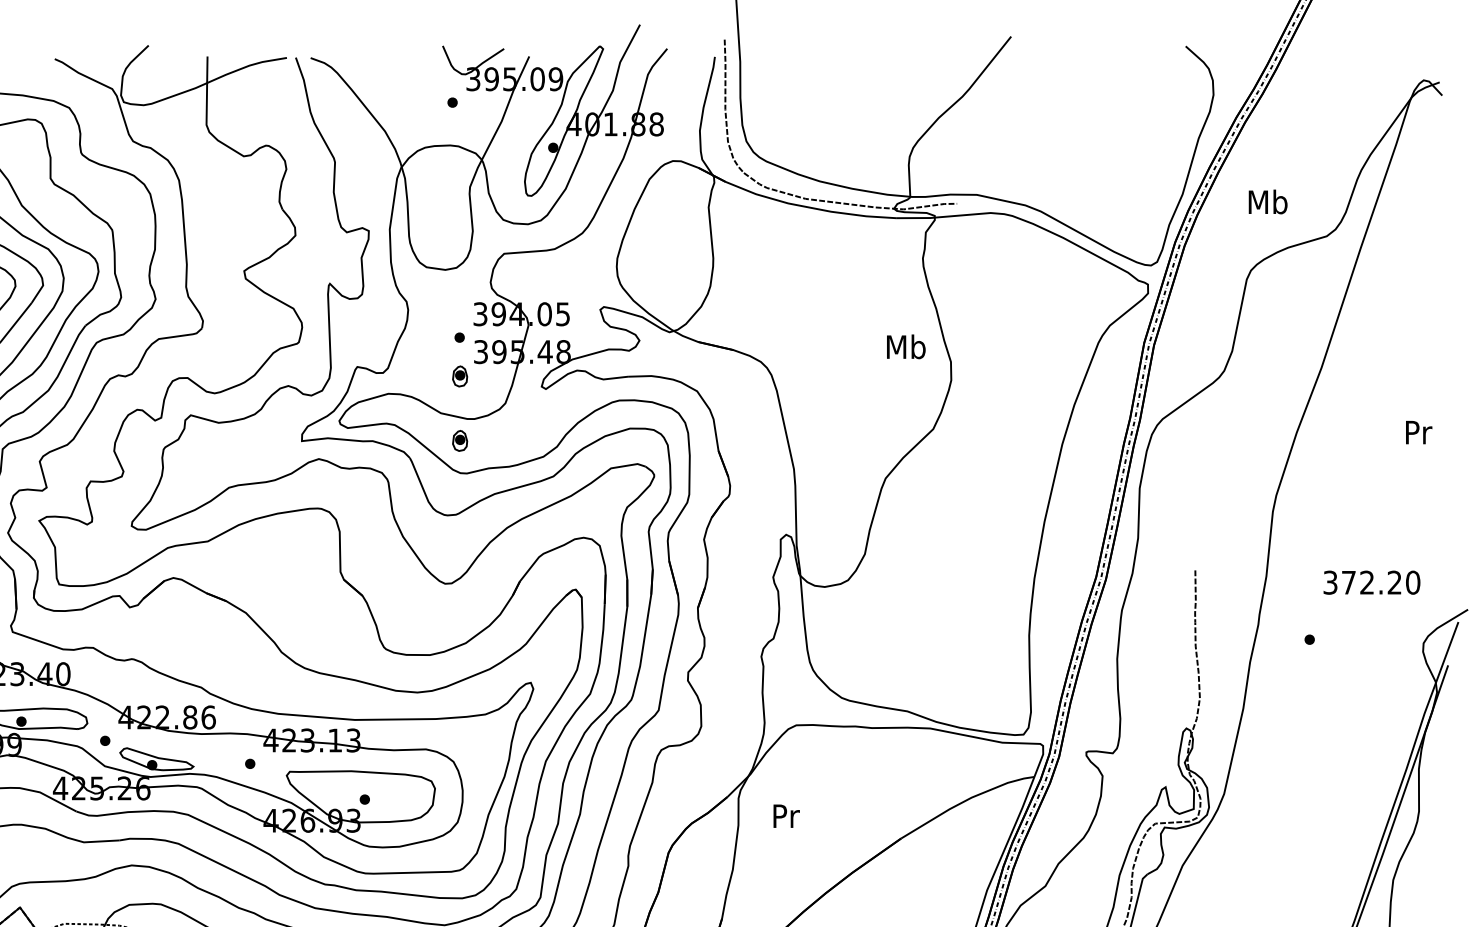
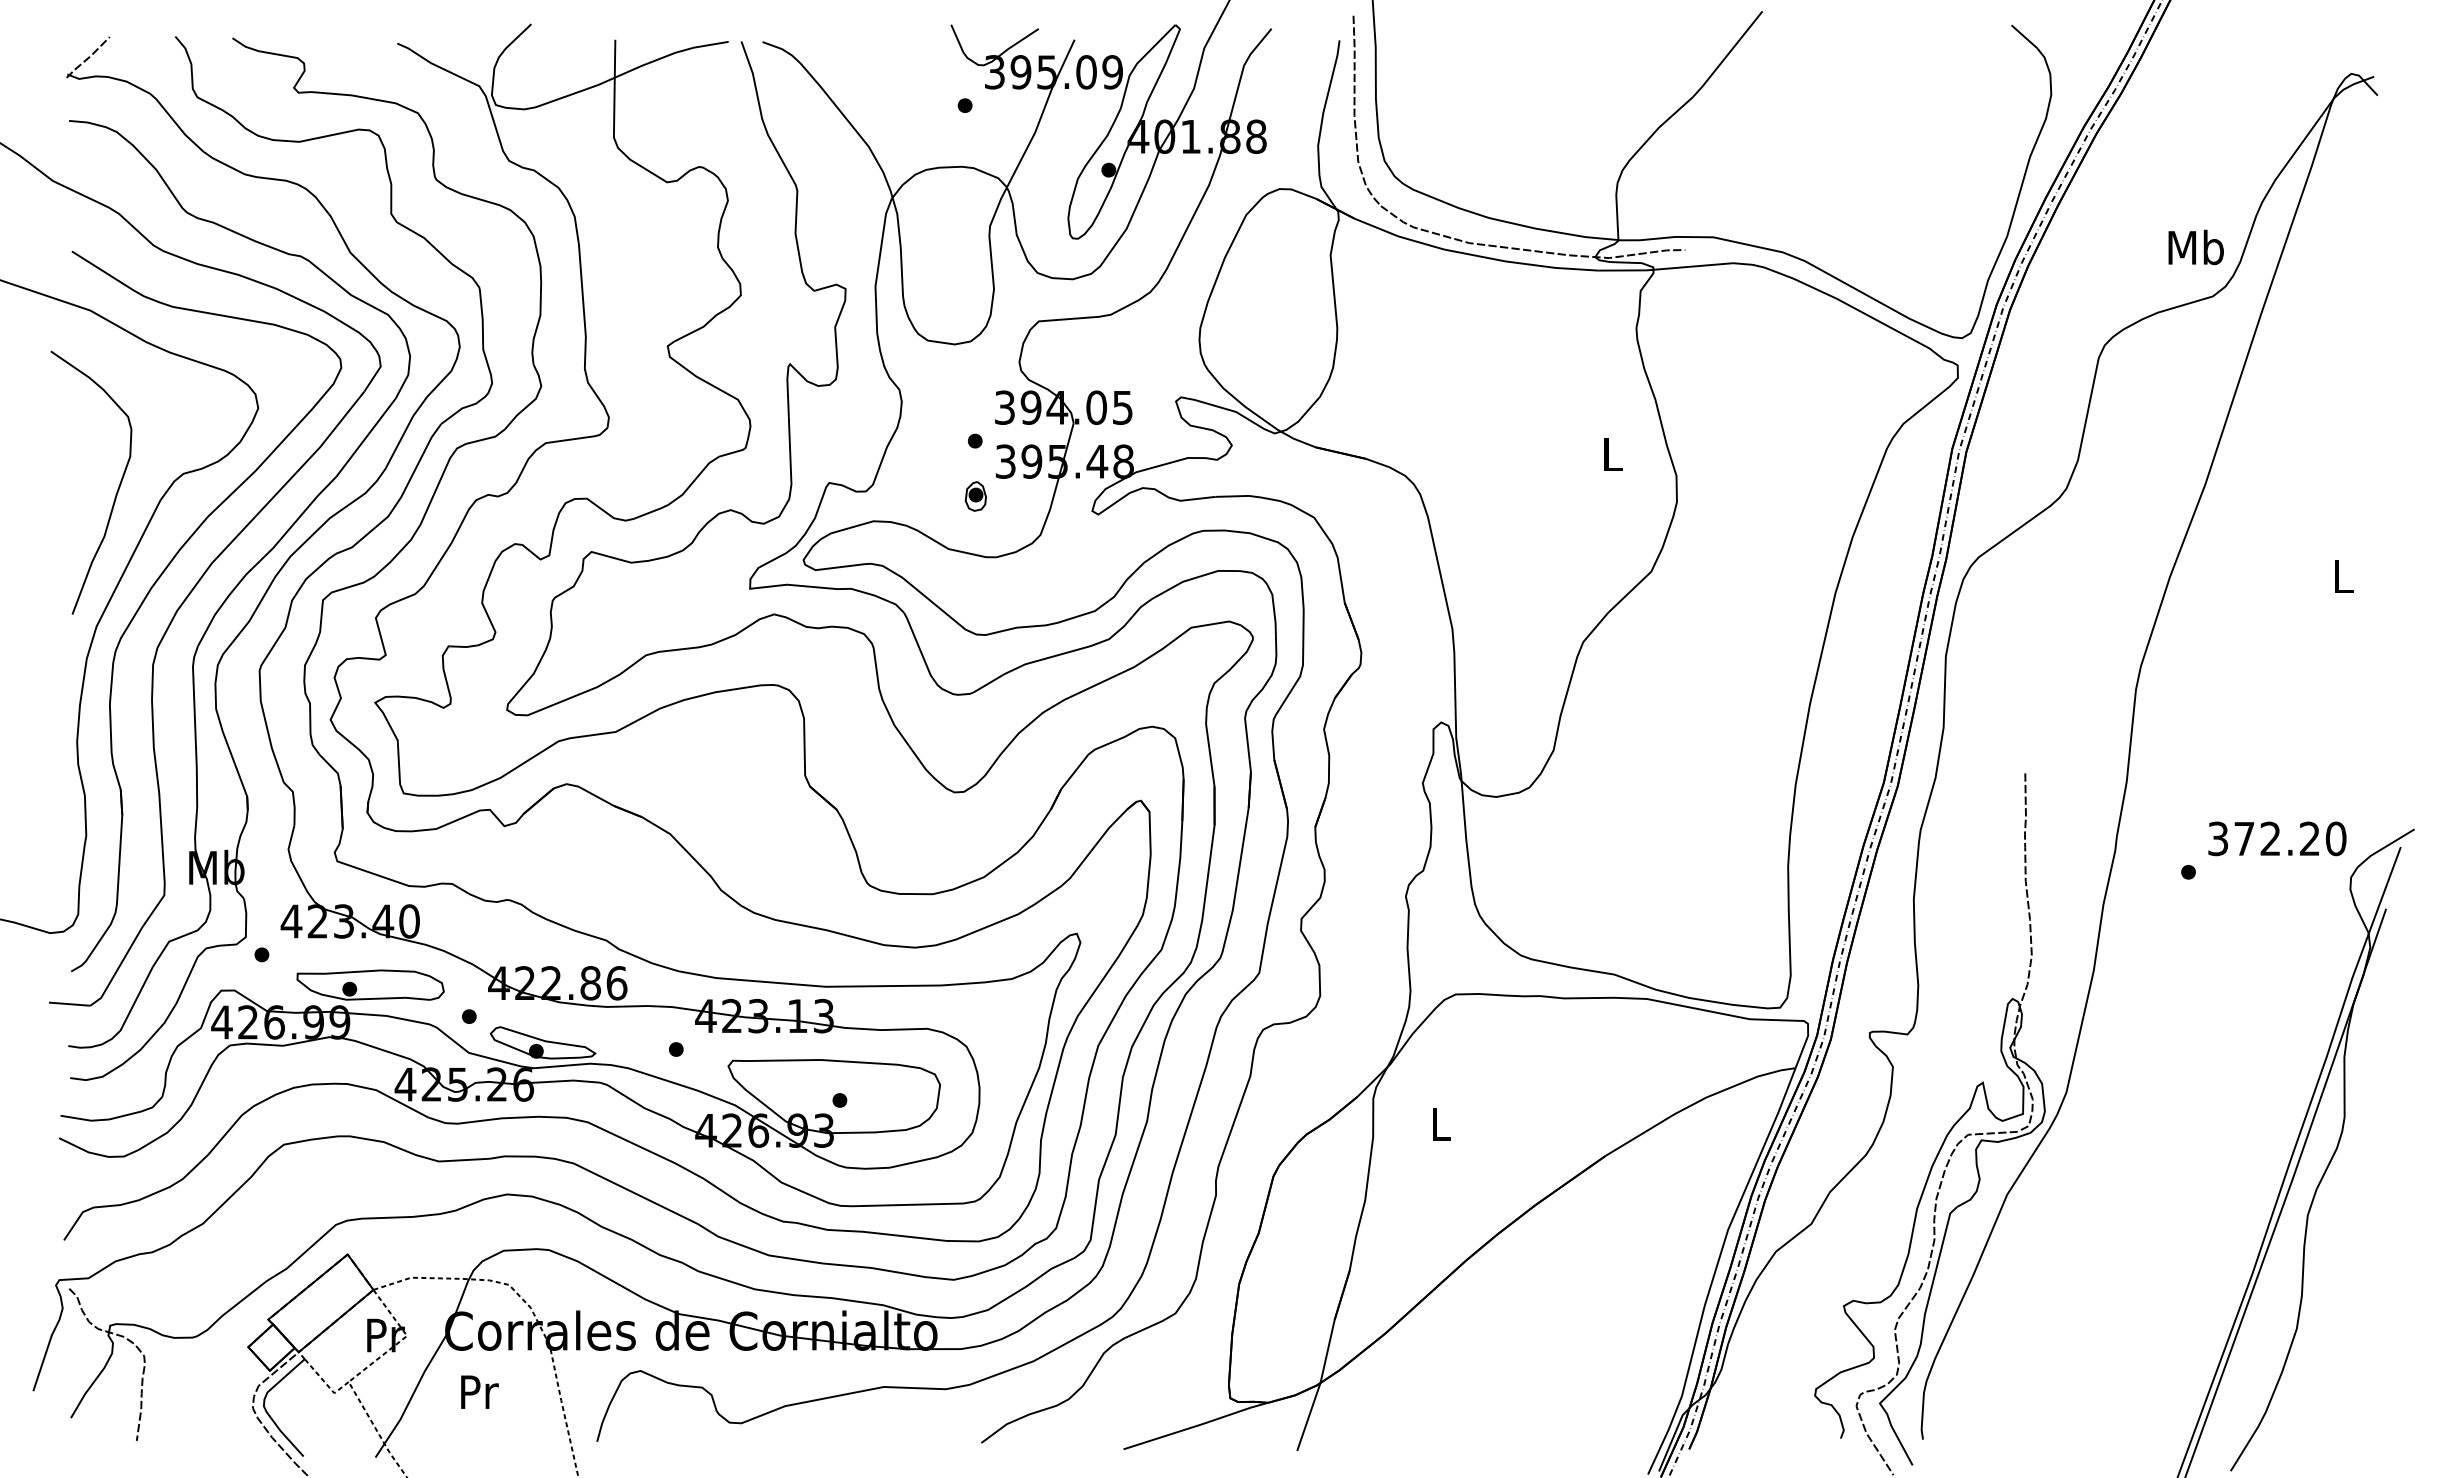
text: (1267, 202) -> (2195, 247), moved
text: (906, 346) -> (1612, 453), Mb -> L
text: (1418, 432) -> (2344, 576), Pr -> L
part: (459, 440) -> (975, 588), removed
text: (1372, 582) -> (2277, 838), moved
text: (786, 815) -> (1441, 1123), Pr -> L

